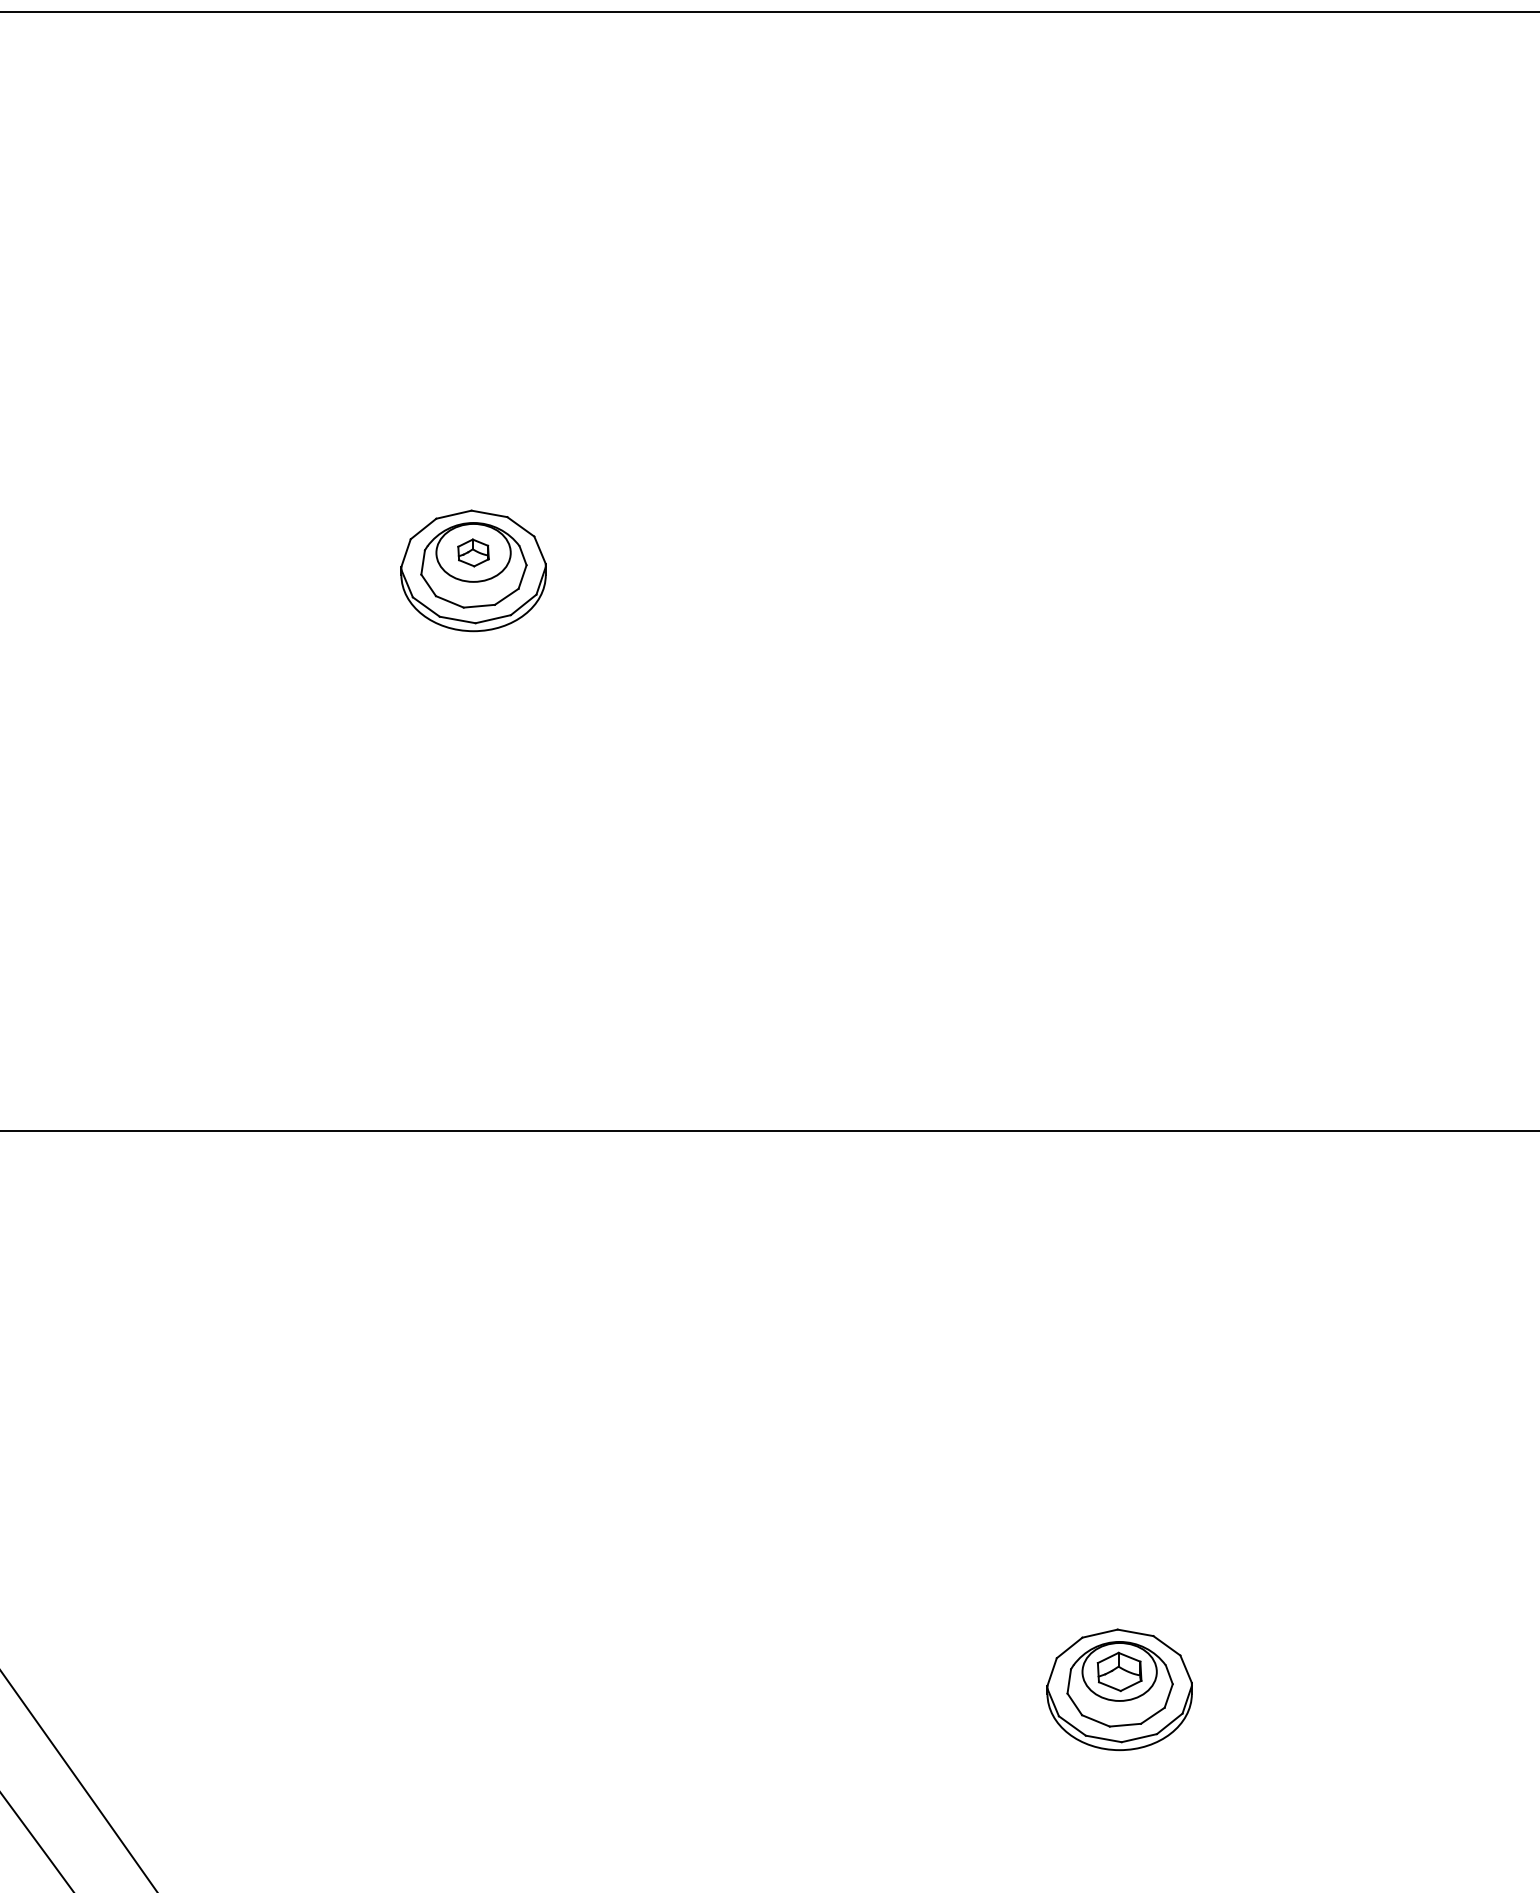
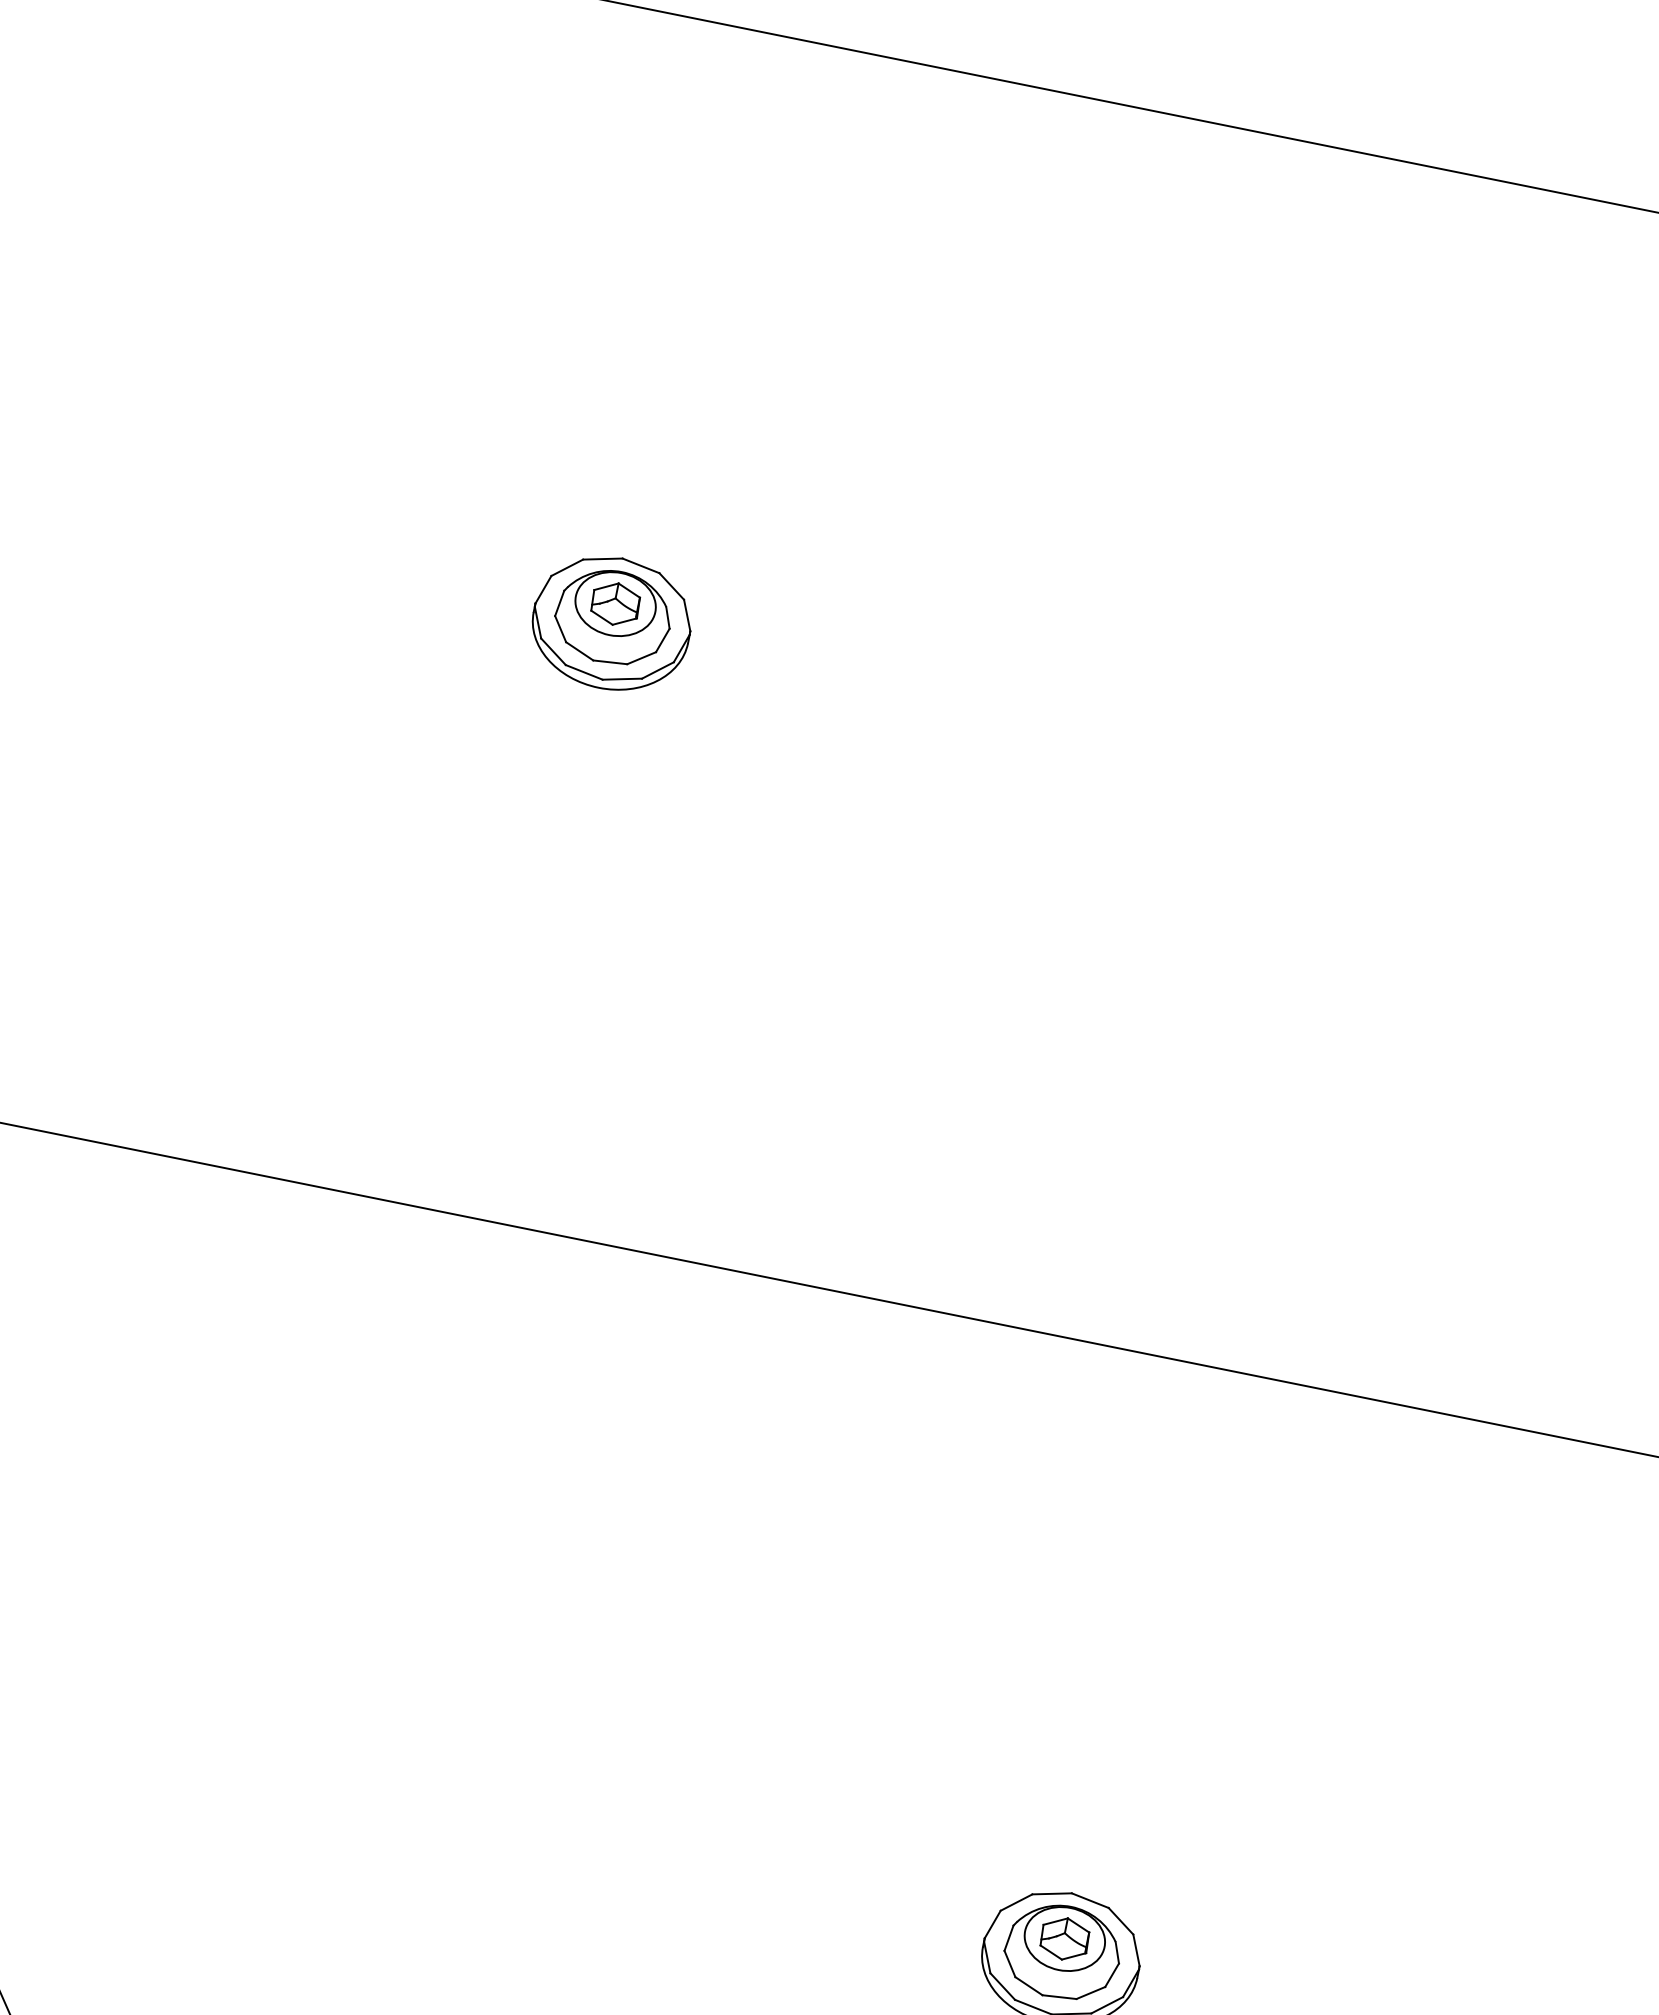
part: (473, 552) -> (615, 603), size x1.43

